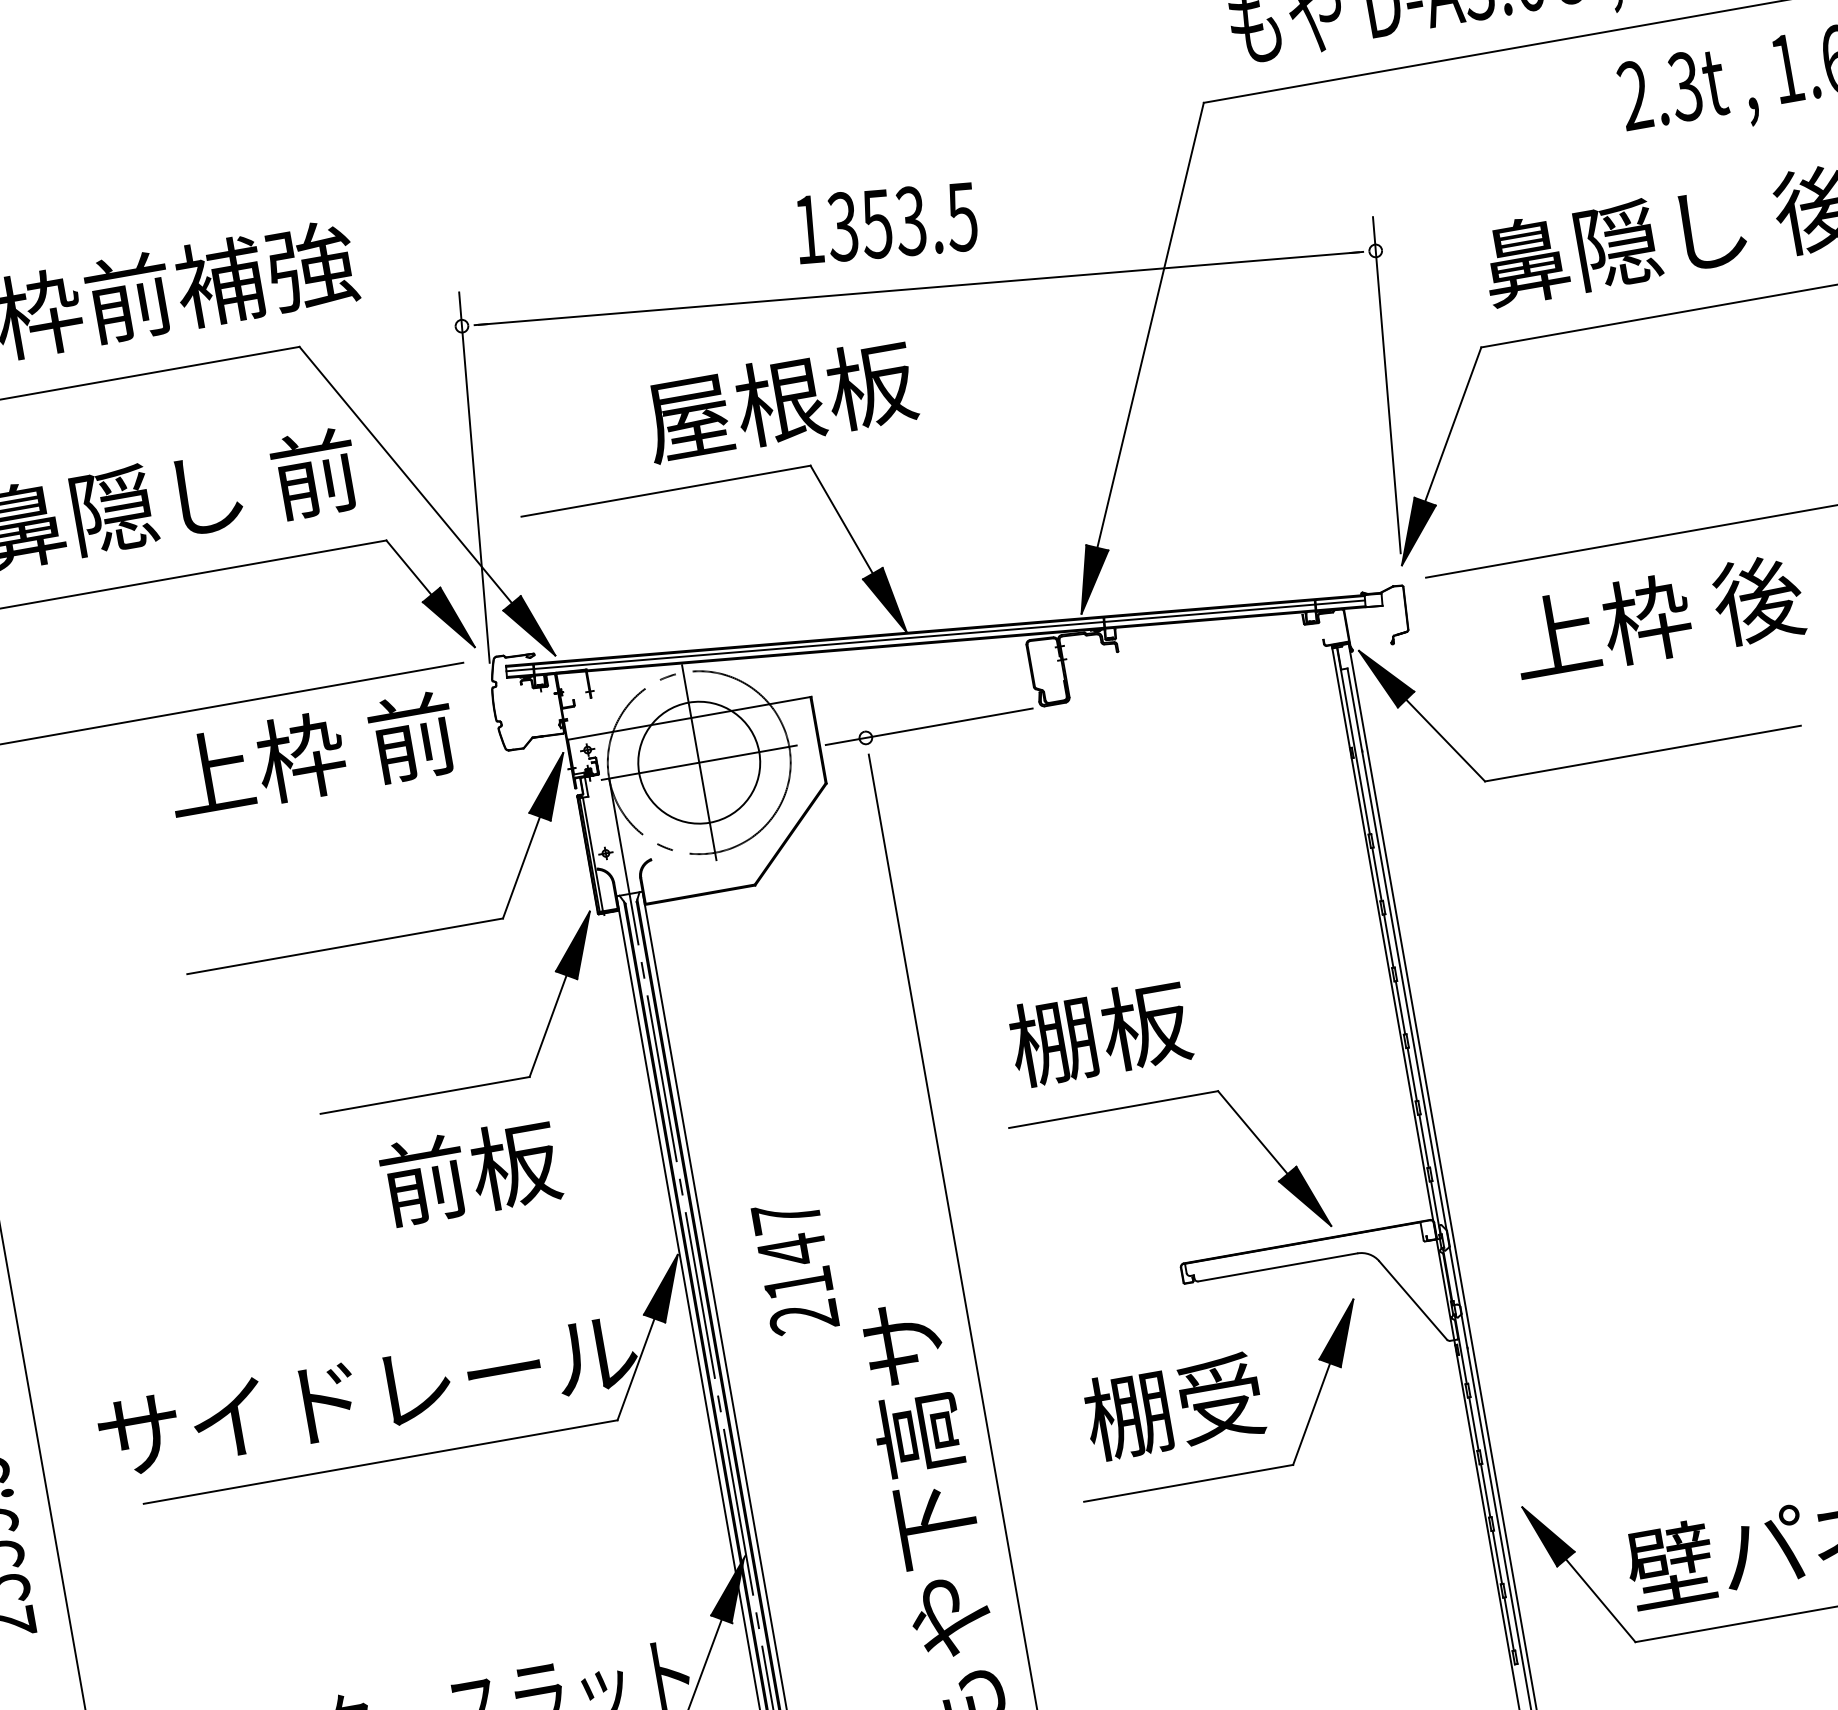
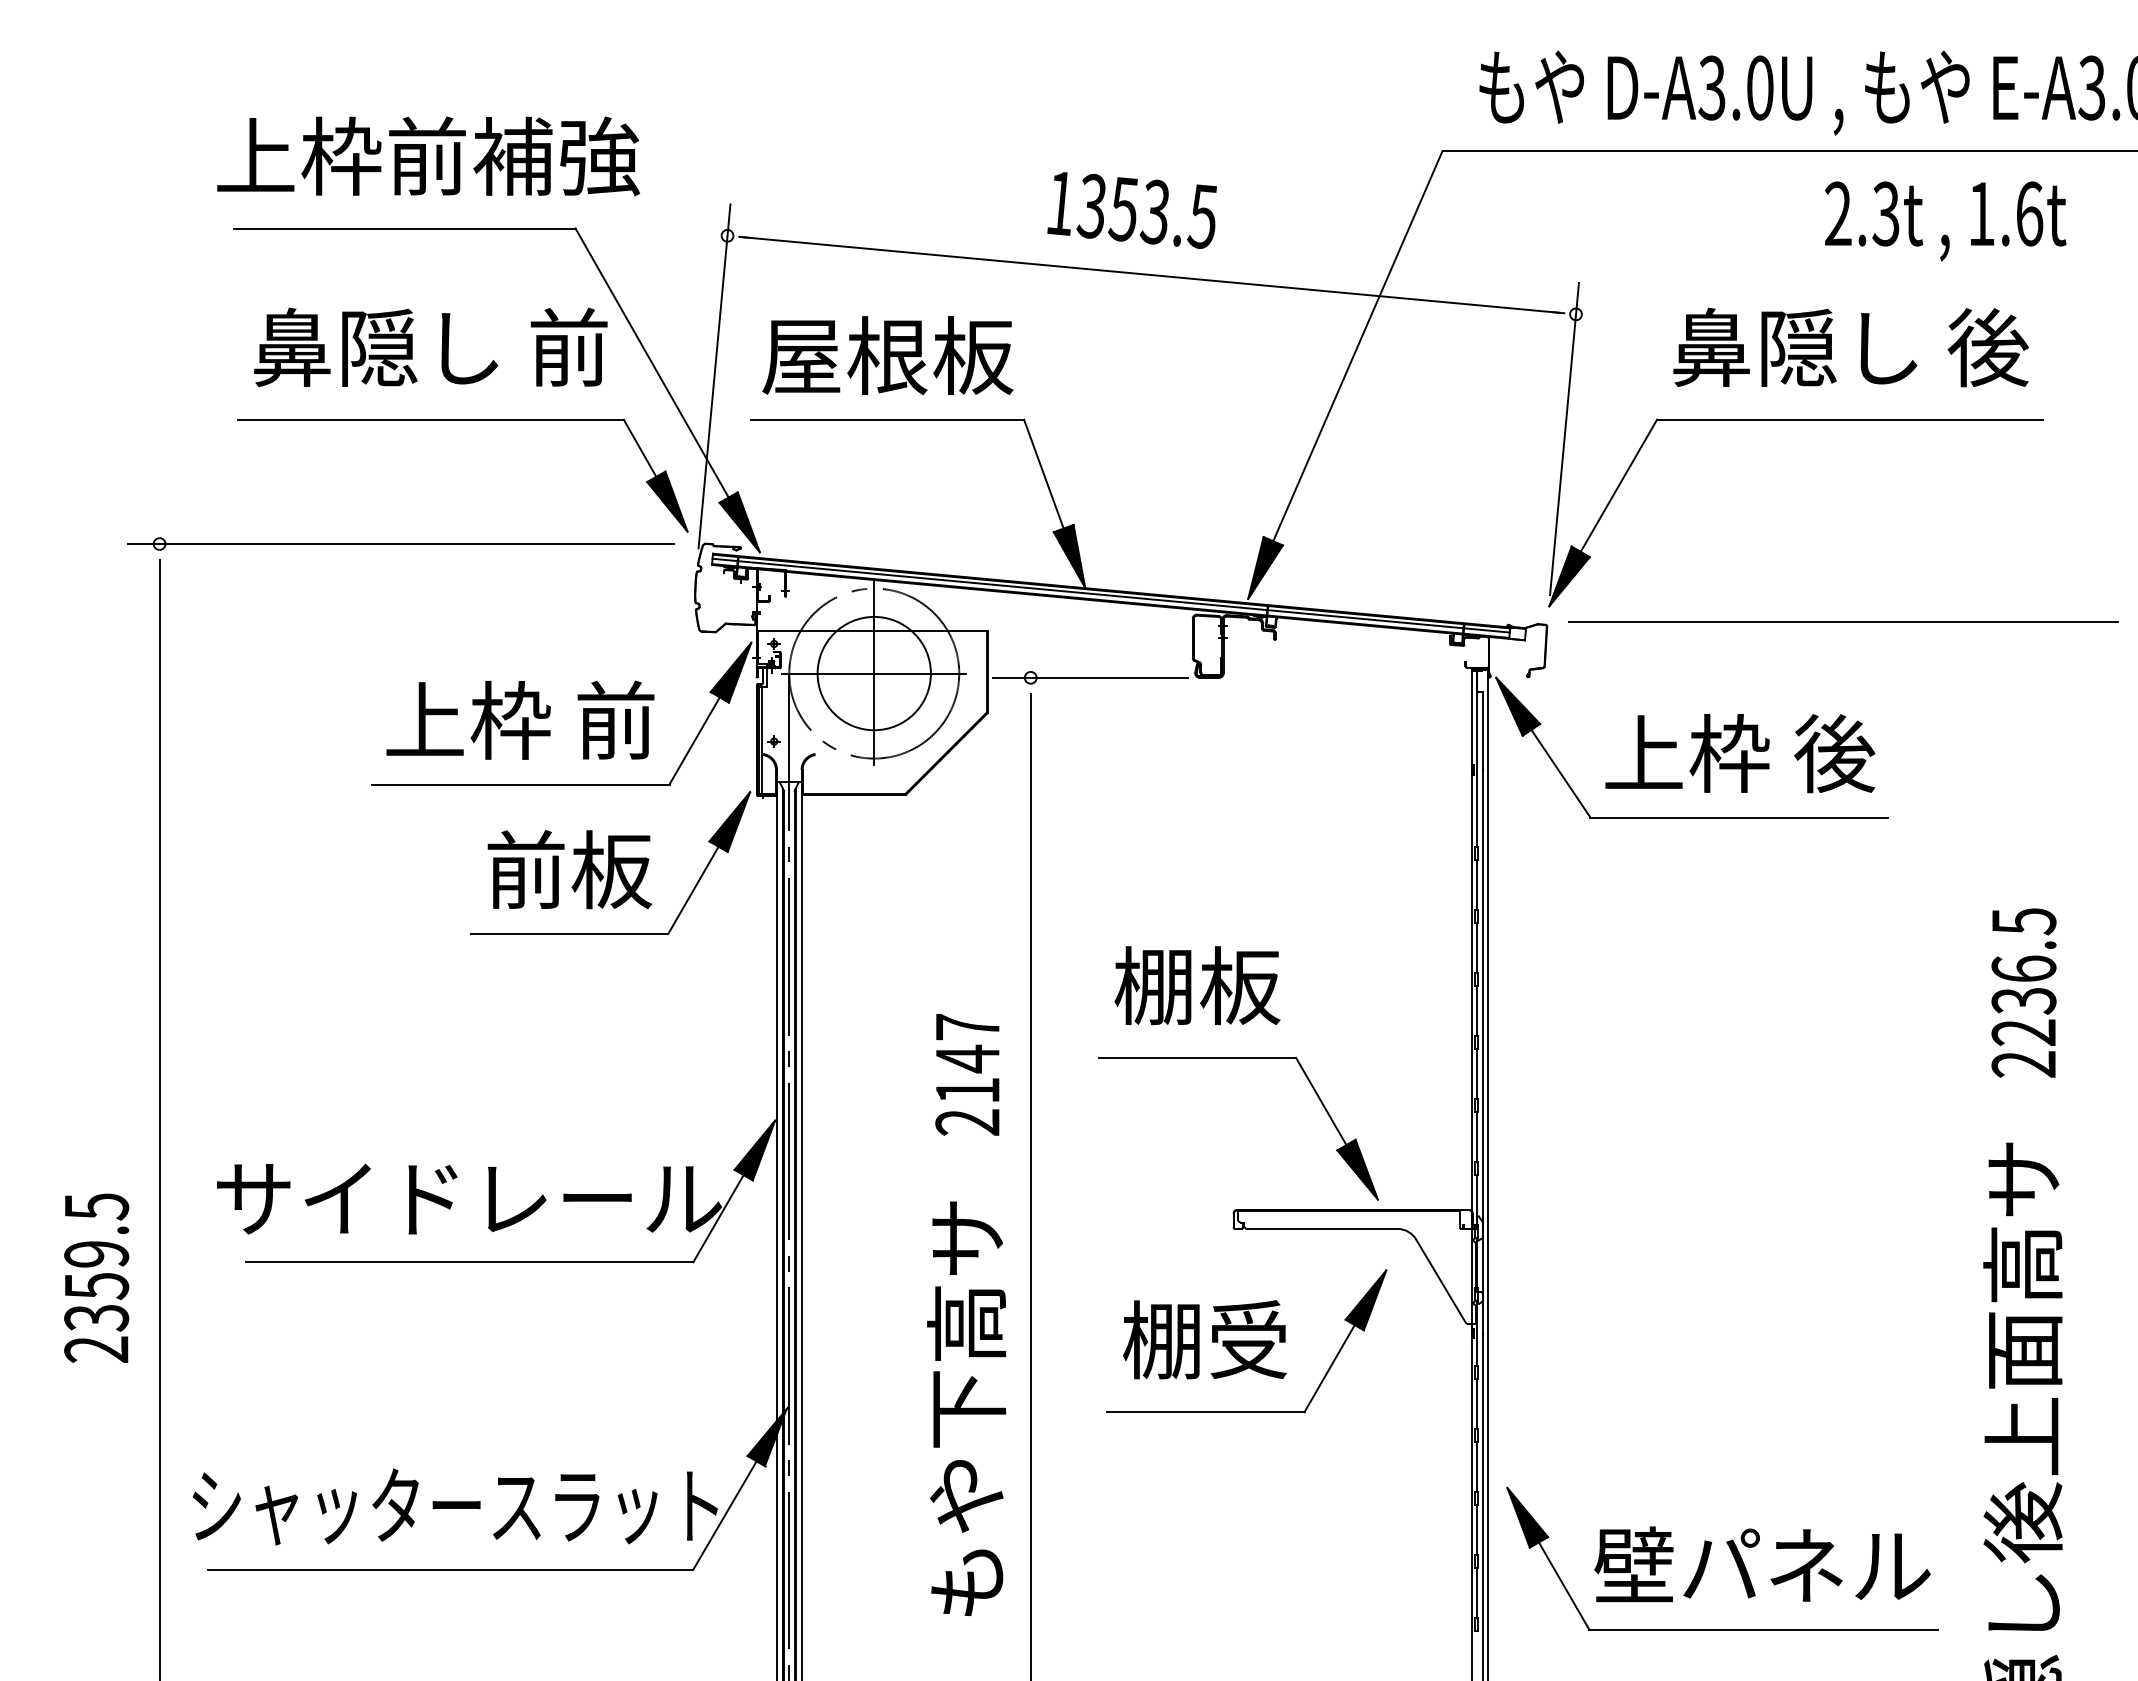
text: (779, 400) -> (887, 355), moved
text: (1658, 617) -> (1740, 753), moved
text: (311, 754) -> (520, 719), moved
text: (470, 1172) -> (569, 869), moved
text: (794, 1266) -> (967, 1074), moved

